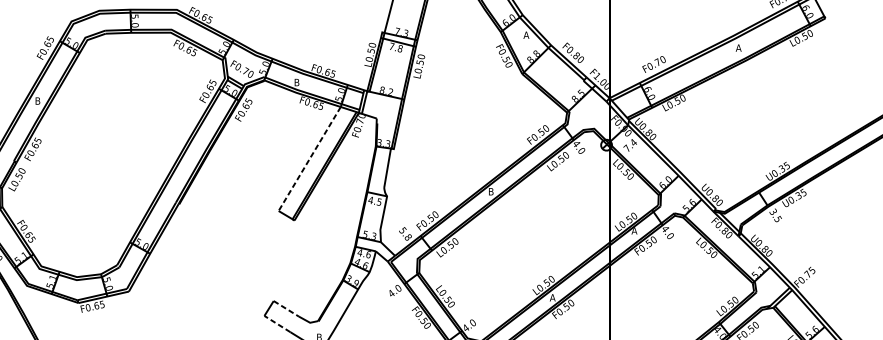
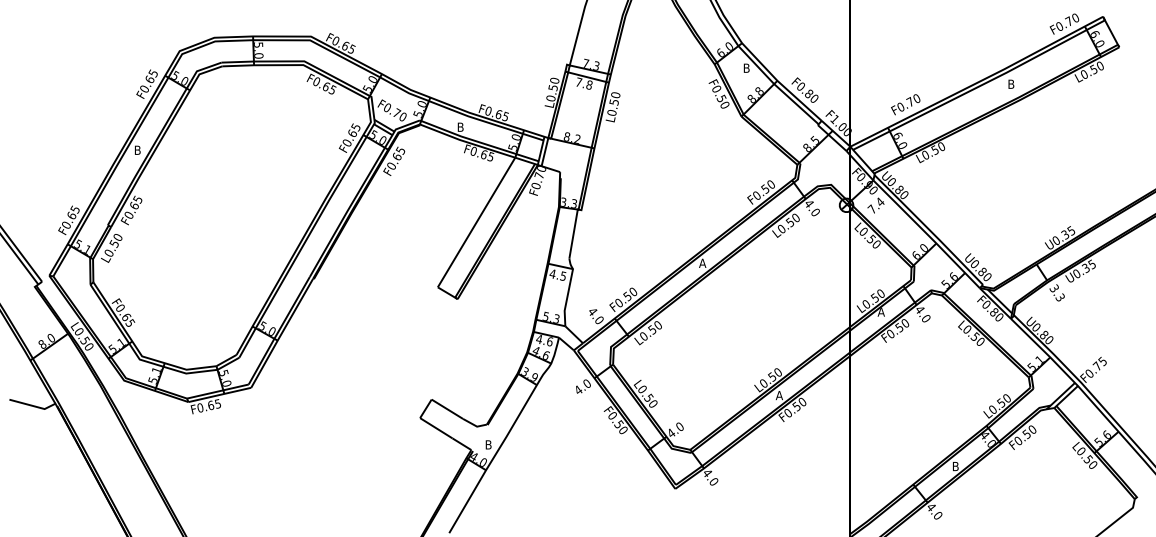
text: (526, 34) -> (746, 67), A -> B
text: (738, 47) -> (1010, 83), A -> B
line: (309, 158) -> (476, 222), dashed -> solid
text: (491, 191) -> (702, 262), B -> A
text: (779, 219) -> (1061, 297), 3.5 -> 3.3
text: (405, 233) -> (595, 315), 5.8 -> 4.0
line: (286, 309) -> (447, 409), dashed -> solid
line: (276, 324) -> (435, 428), dashed -> solid

